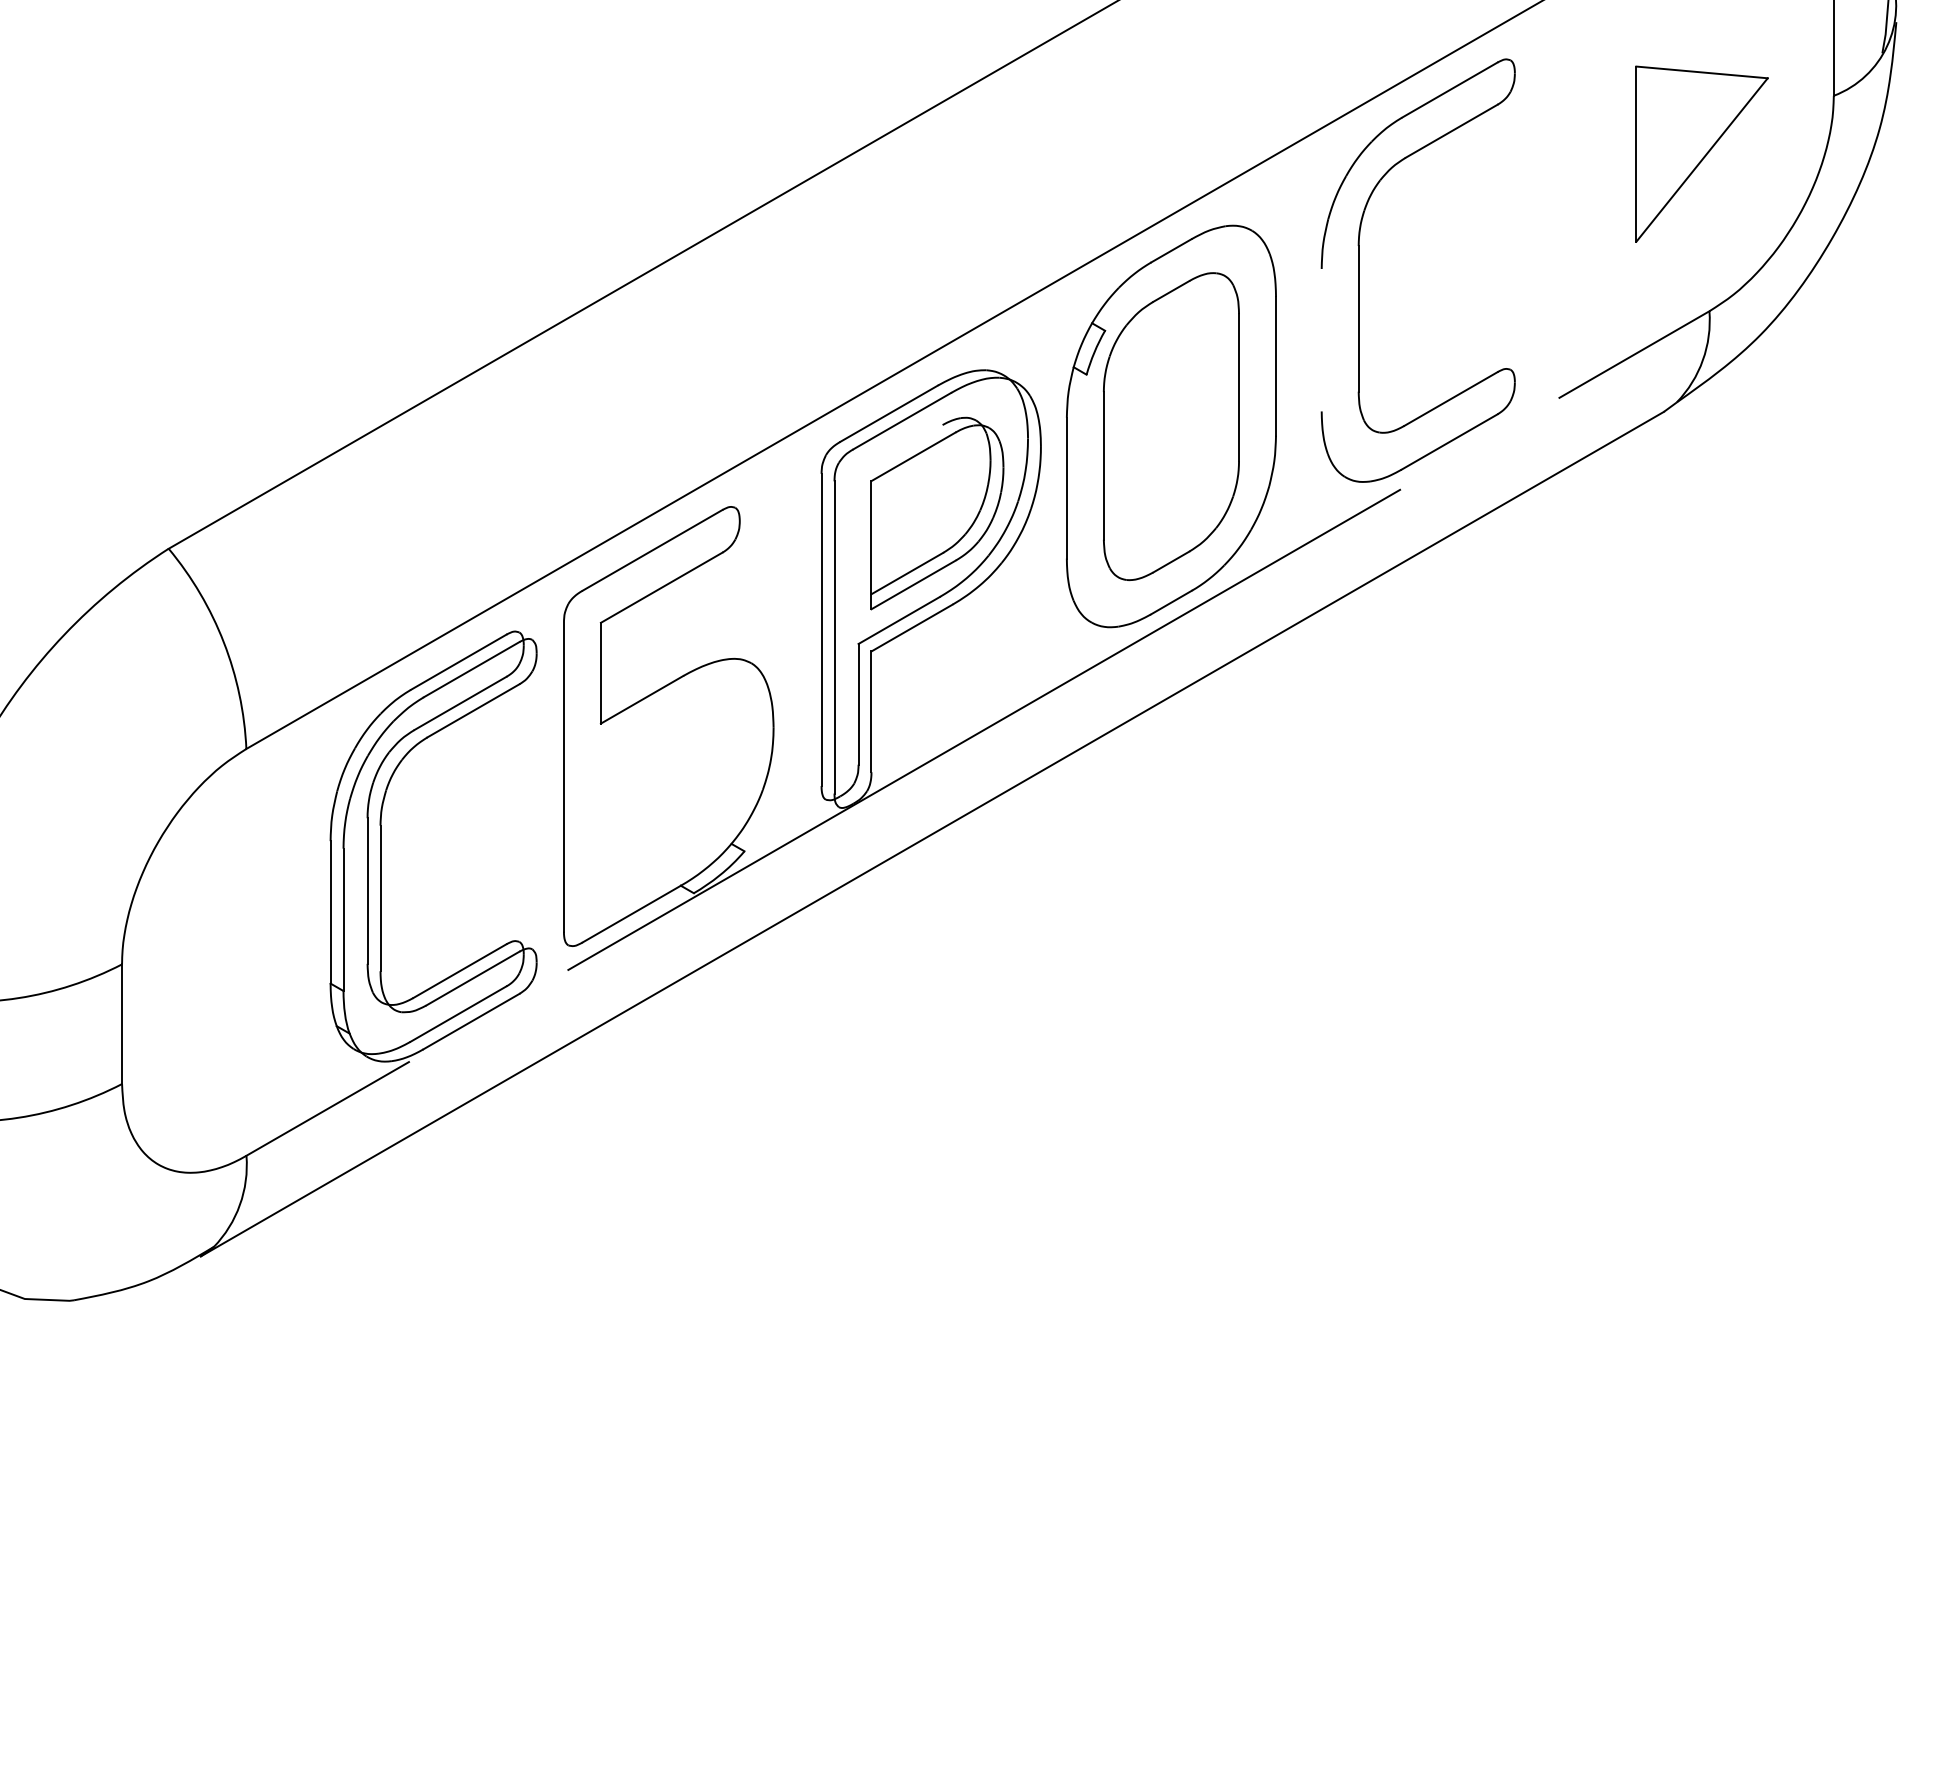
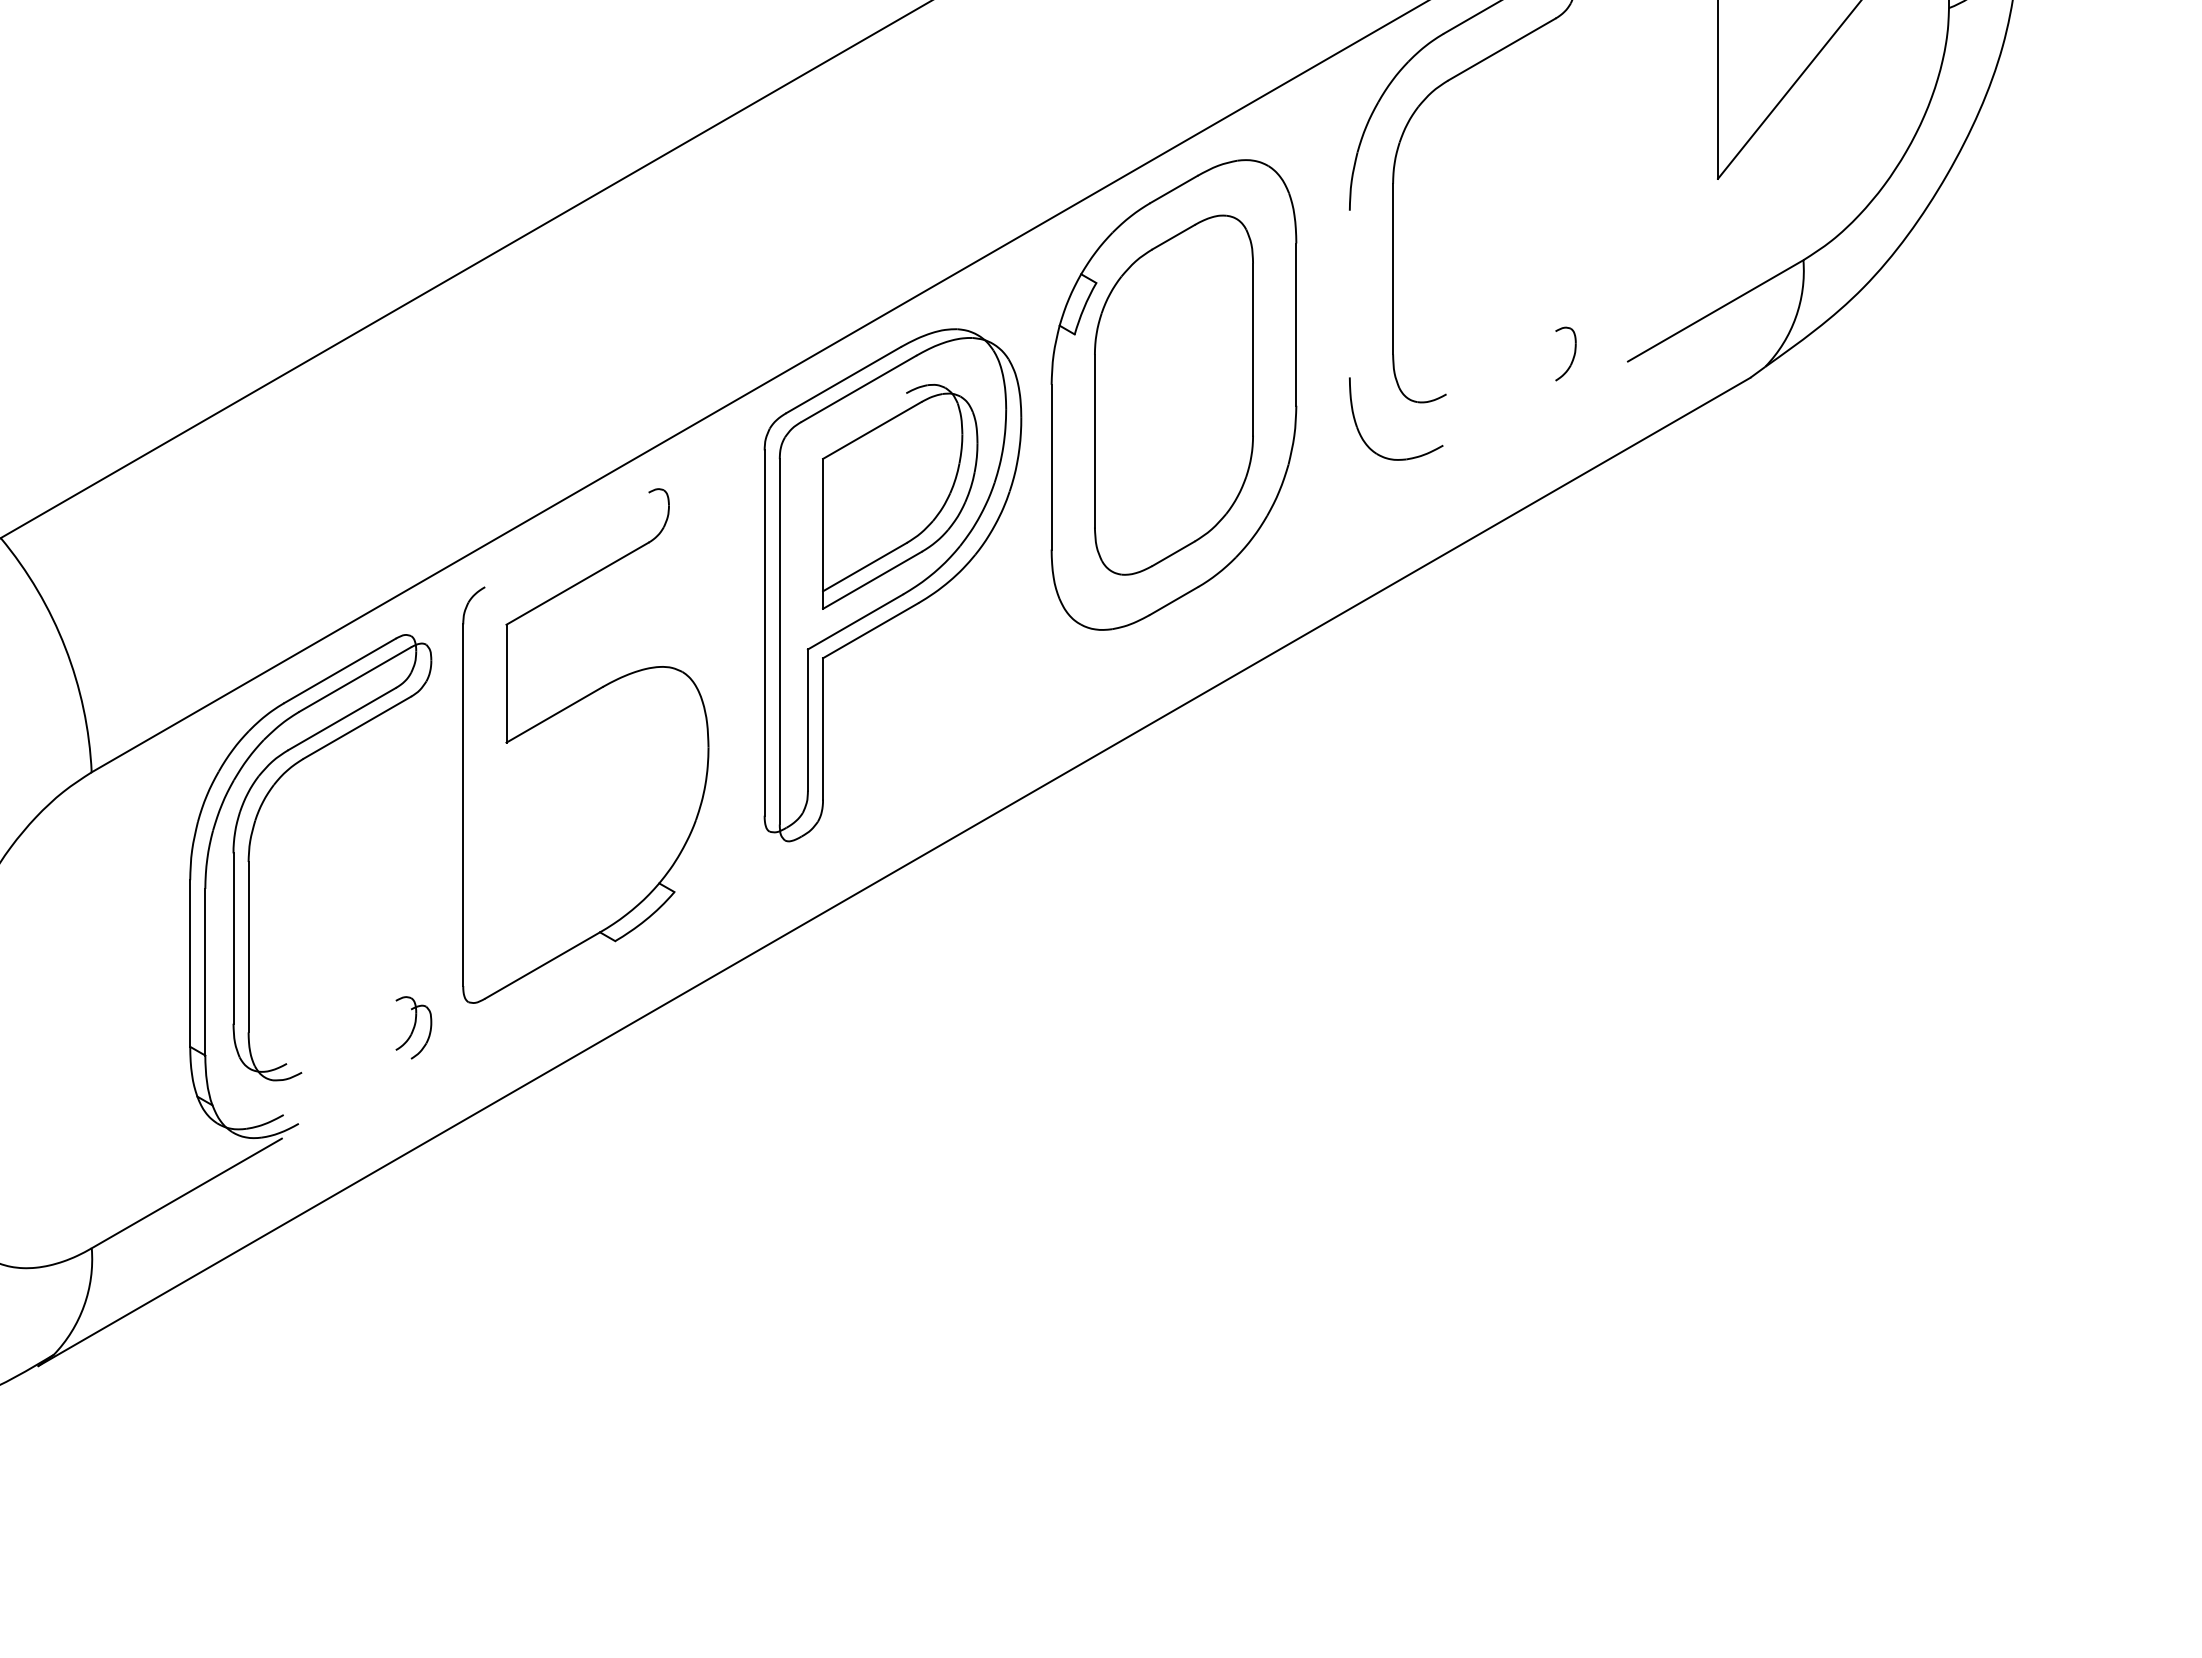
line: (1450, 398) -> (1500, 362), removed
line: (1449, 441) -> (1499, 412), removed
line: (652, 550) -> (566, 540), removed
line: (984, 729) -> (955, 749), removed
line: (459, 971) -> (341, 1032), removed
line: (472, 978) -> (356, 1040), removed
line: (458, 1013) -> (339, 1081), removed
line: (471, 1021) -> (355, 1091), removed

